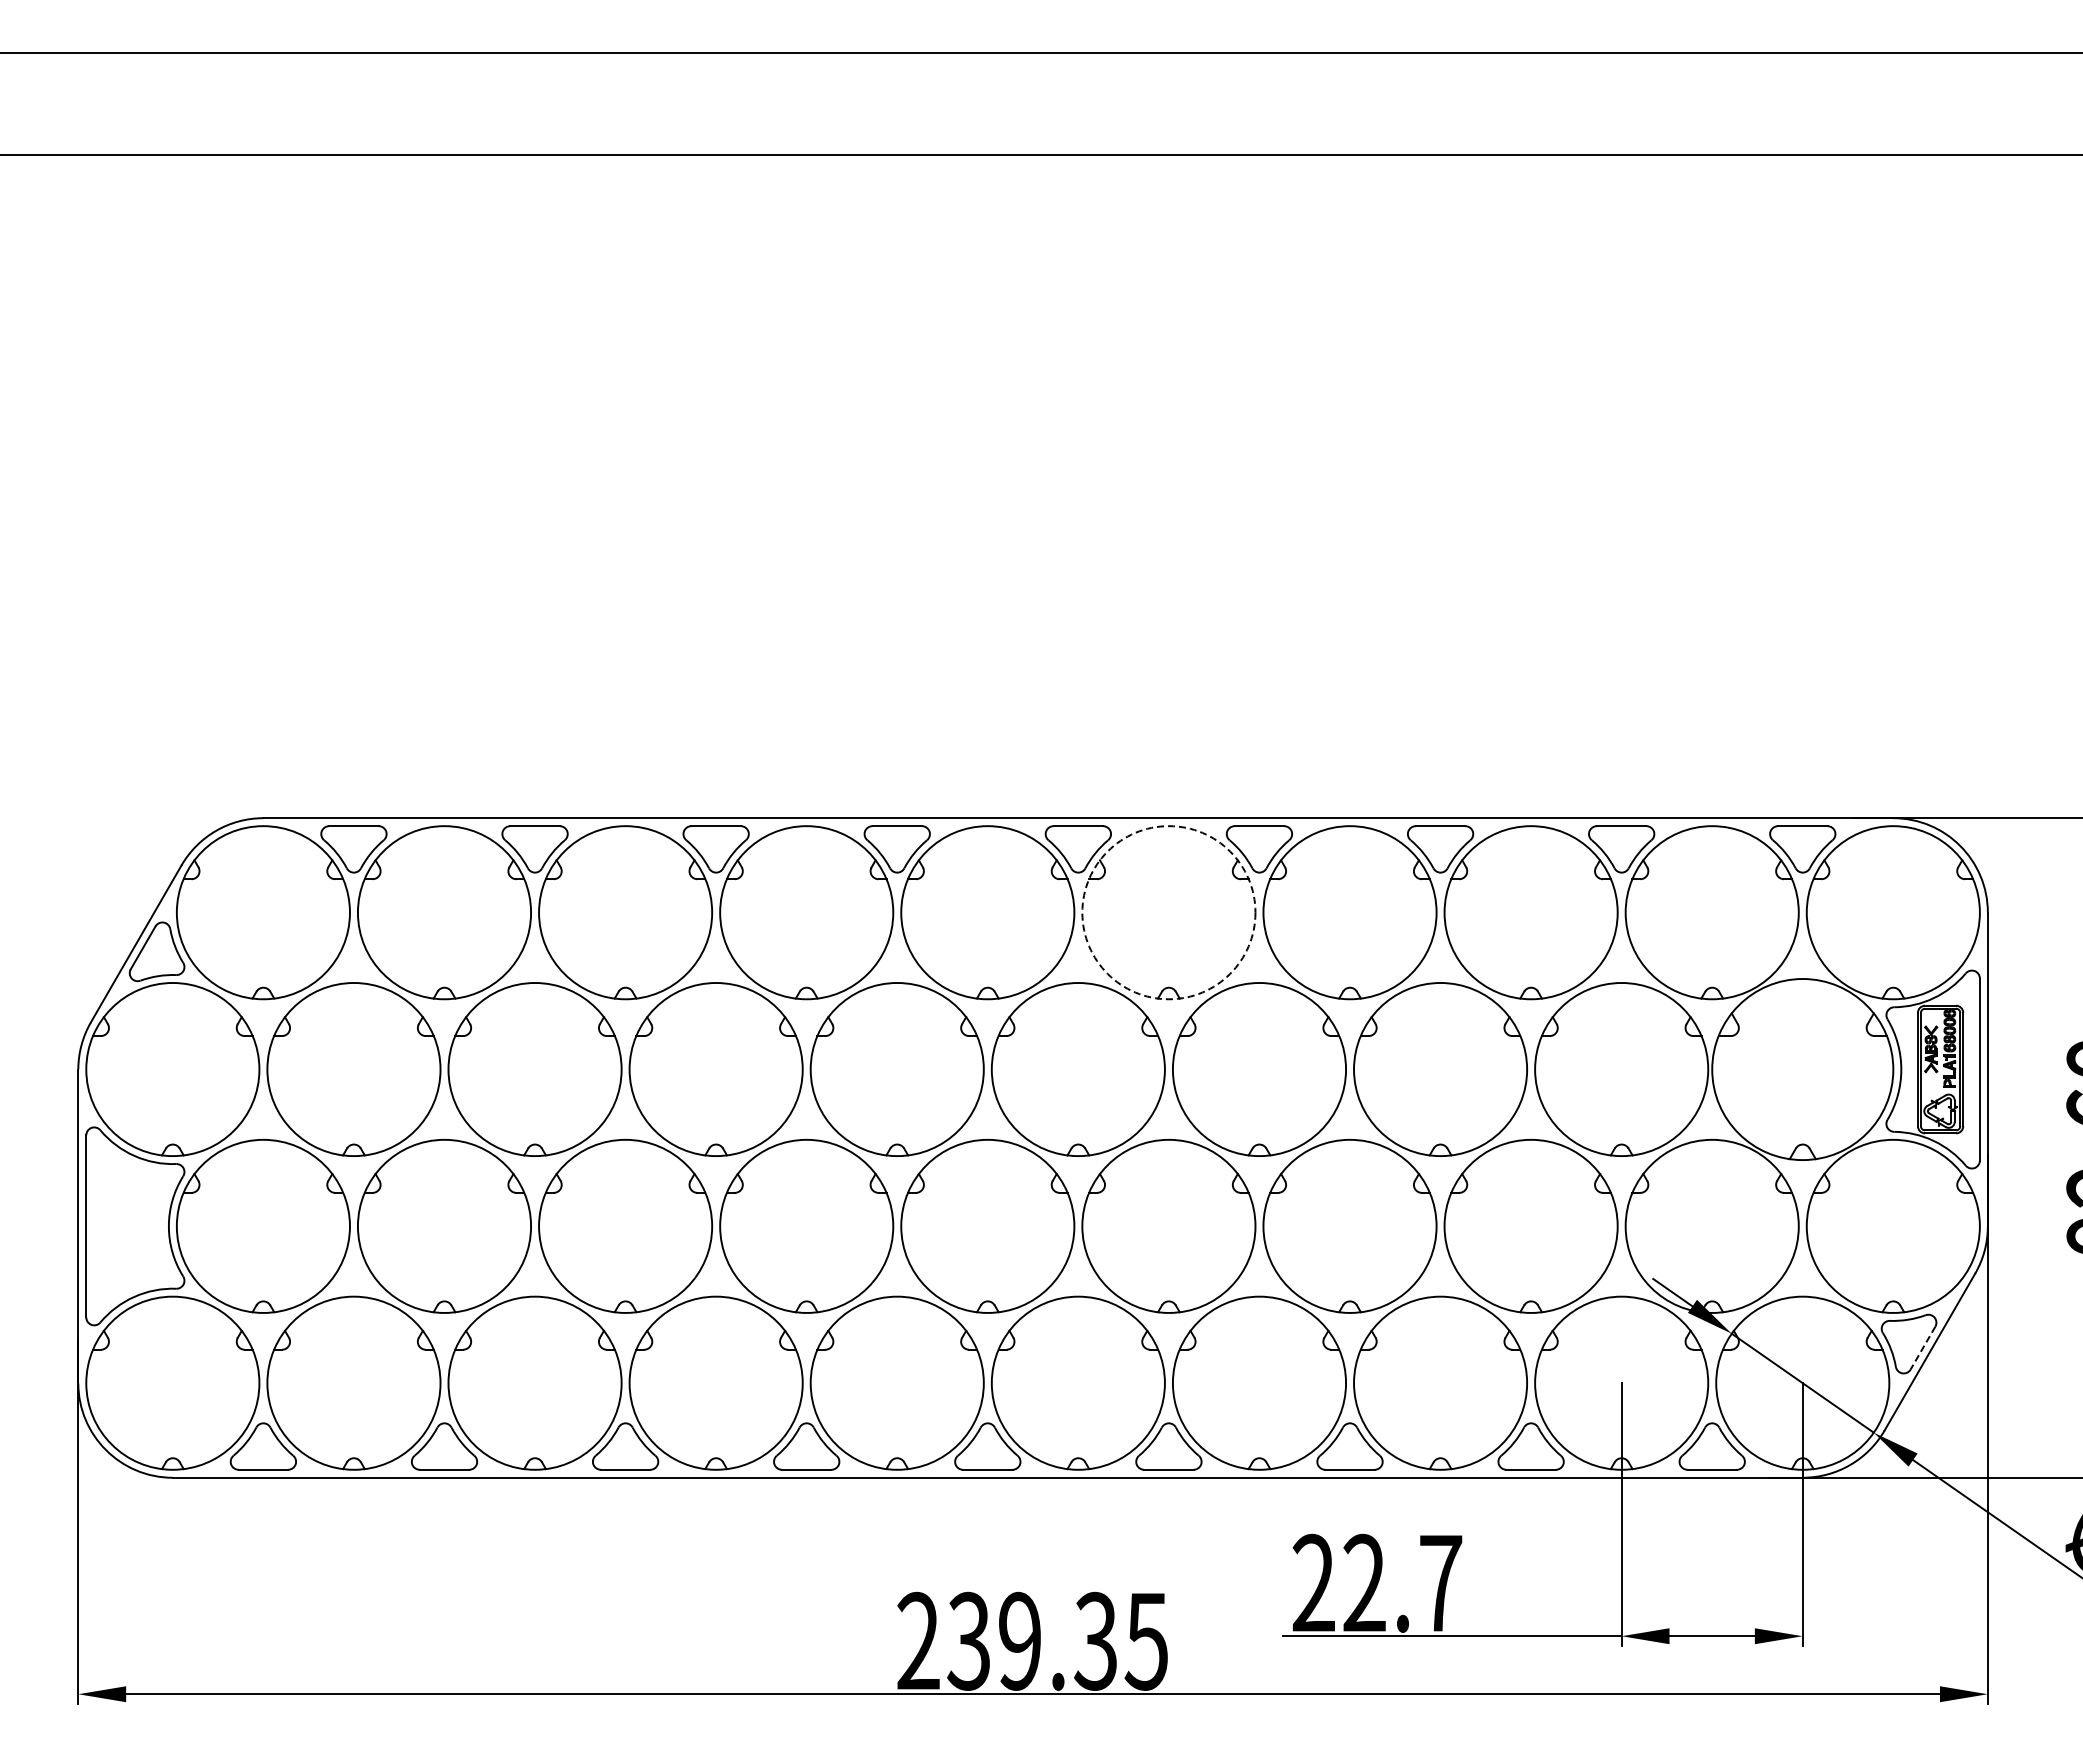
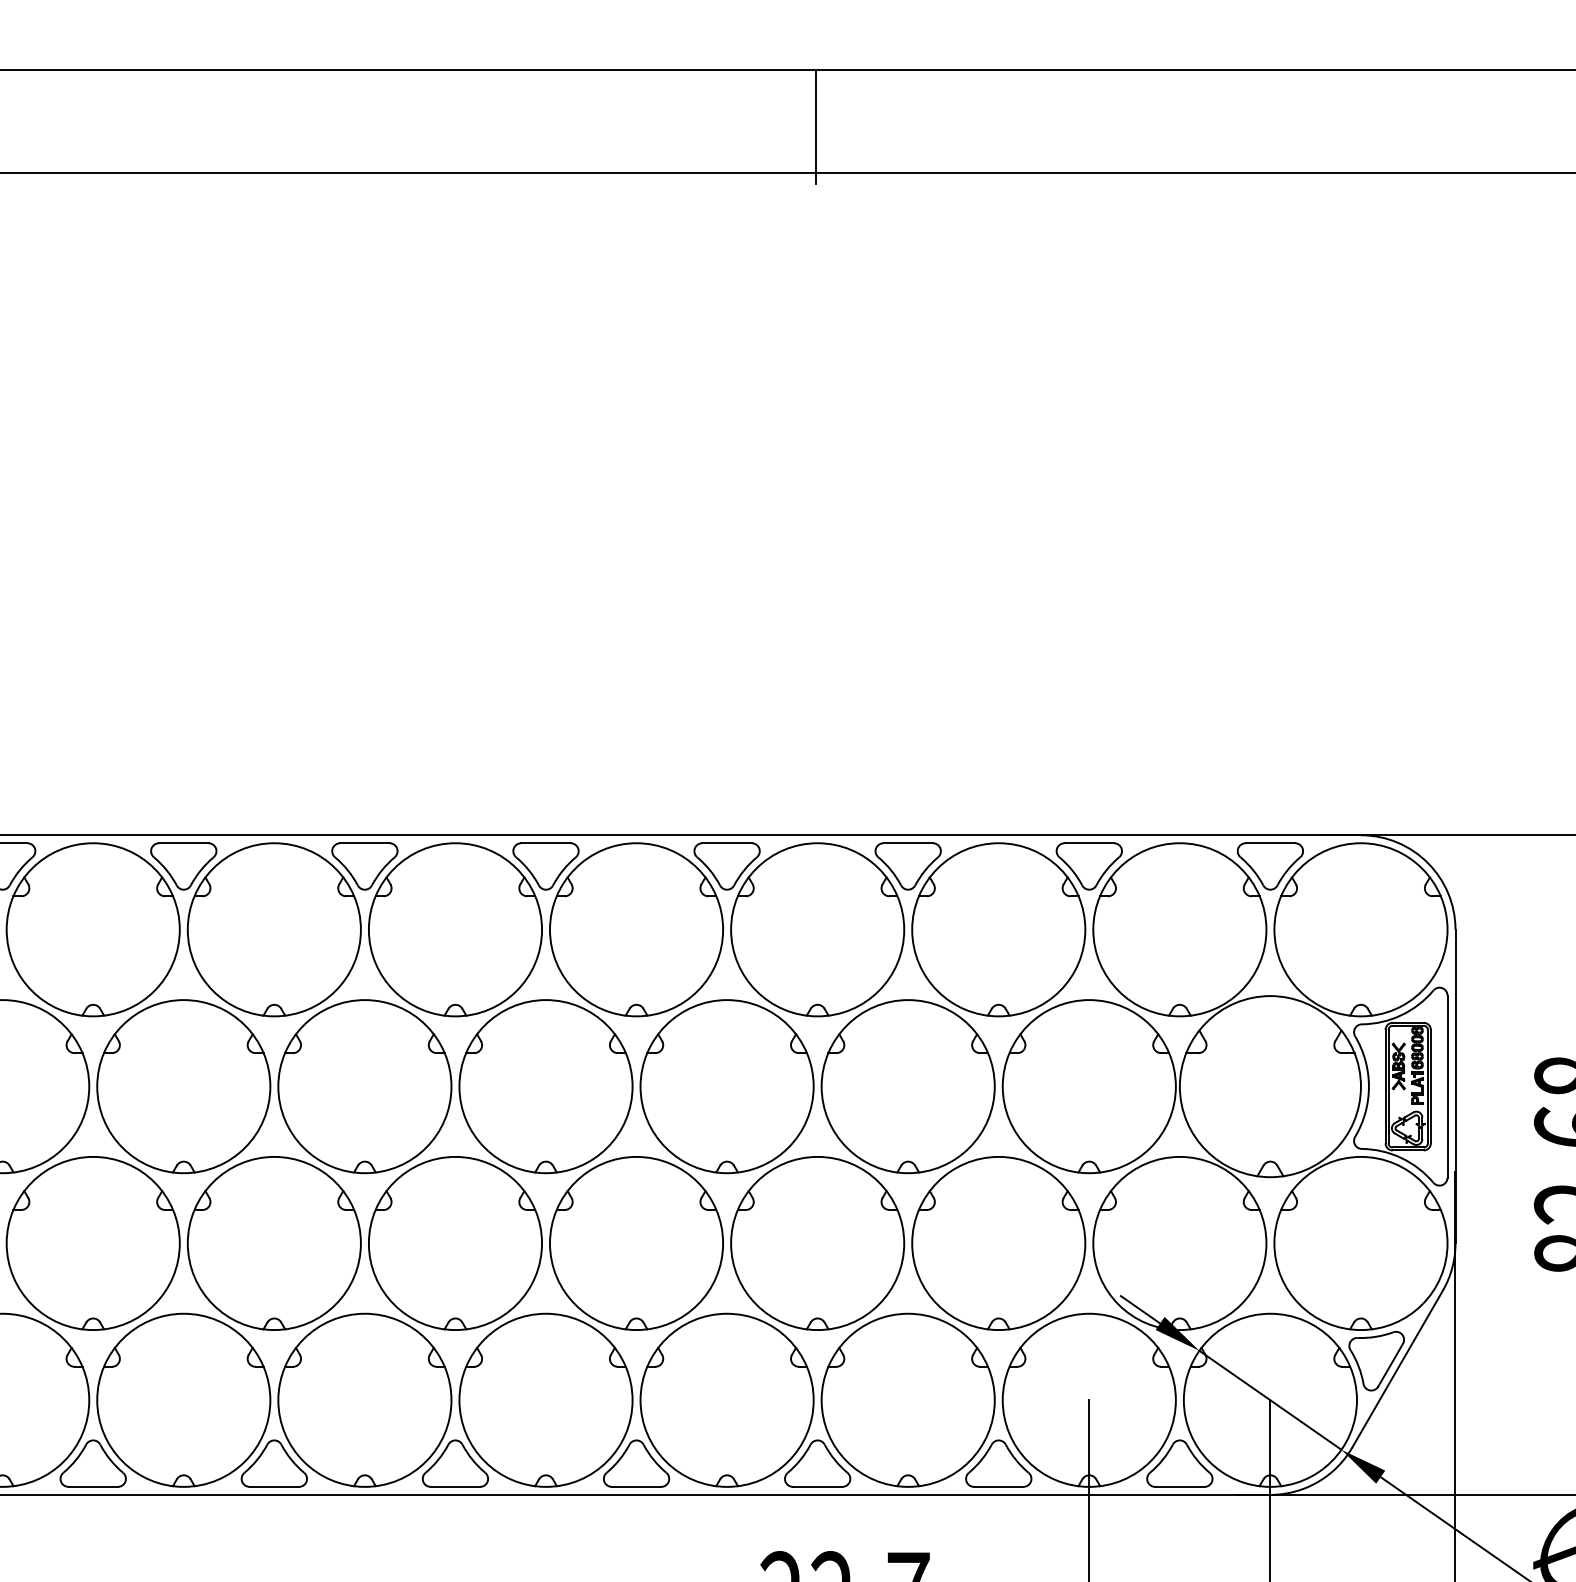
line: (1348, 109) -> (816, 126), added
circle: (1168, 912) -> (636, 929), dashed -> solid
line: (1923, 1348) -> (1391, 1365), dashed -> solid

